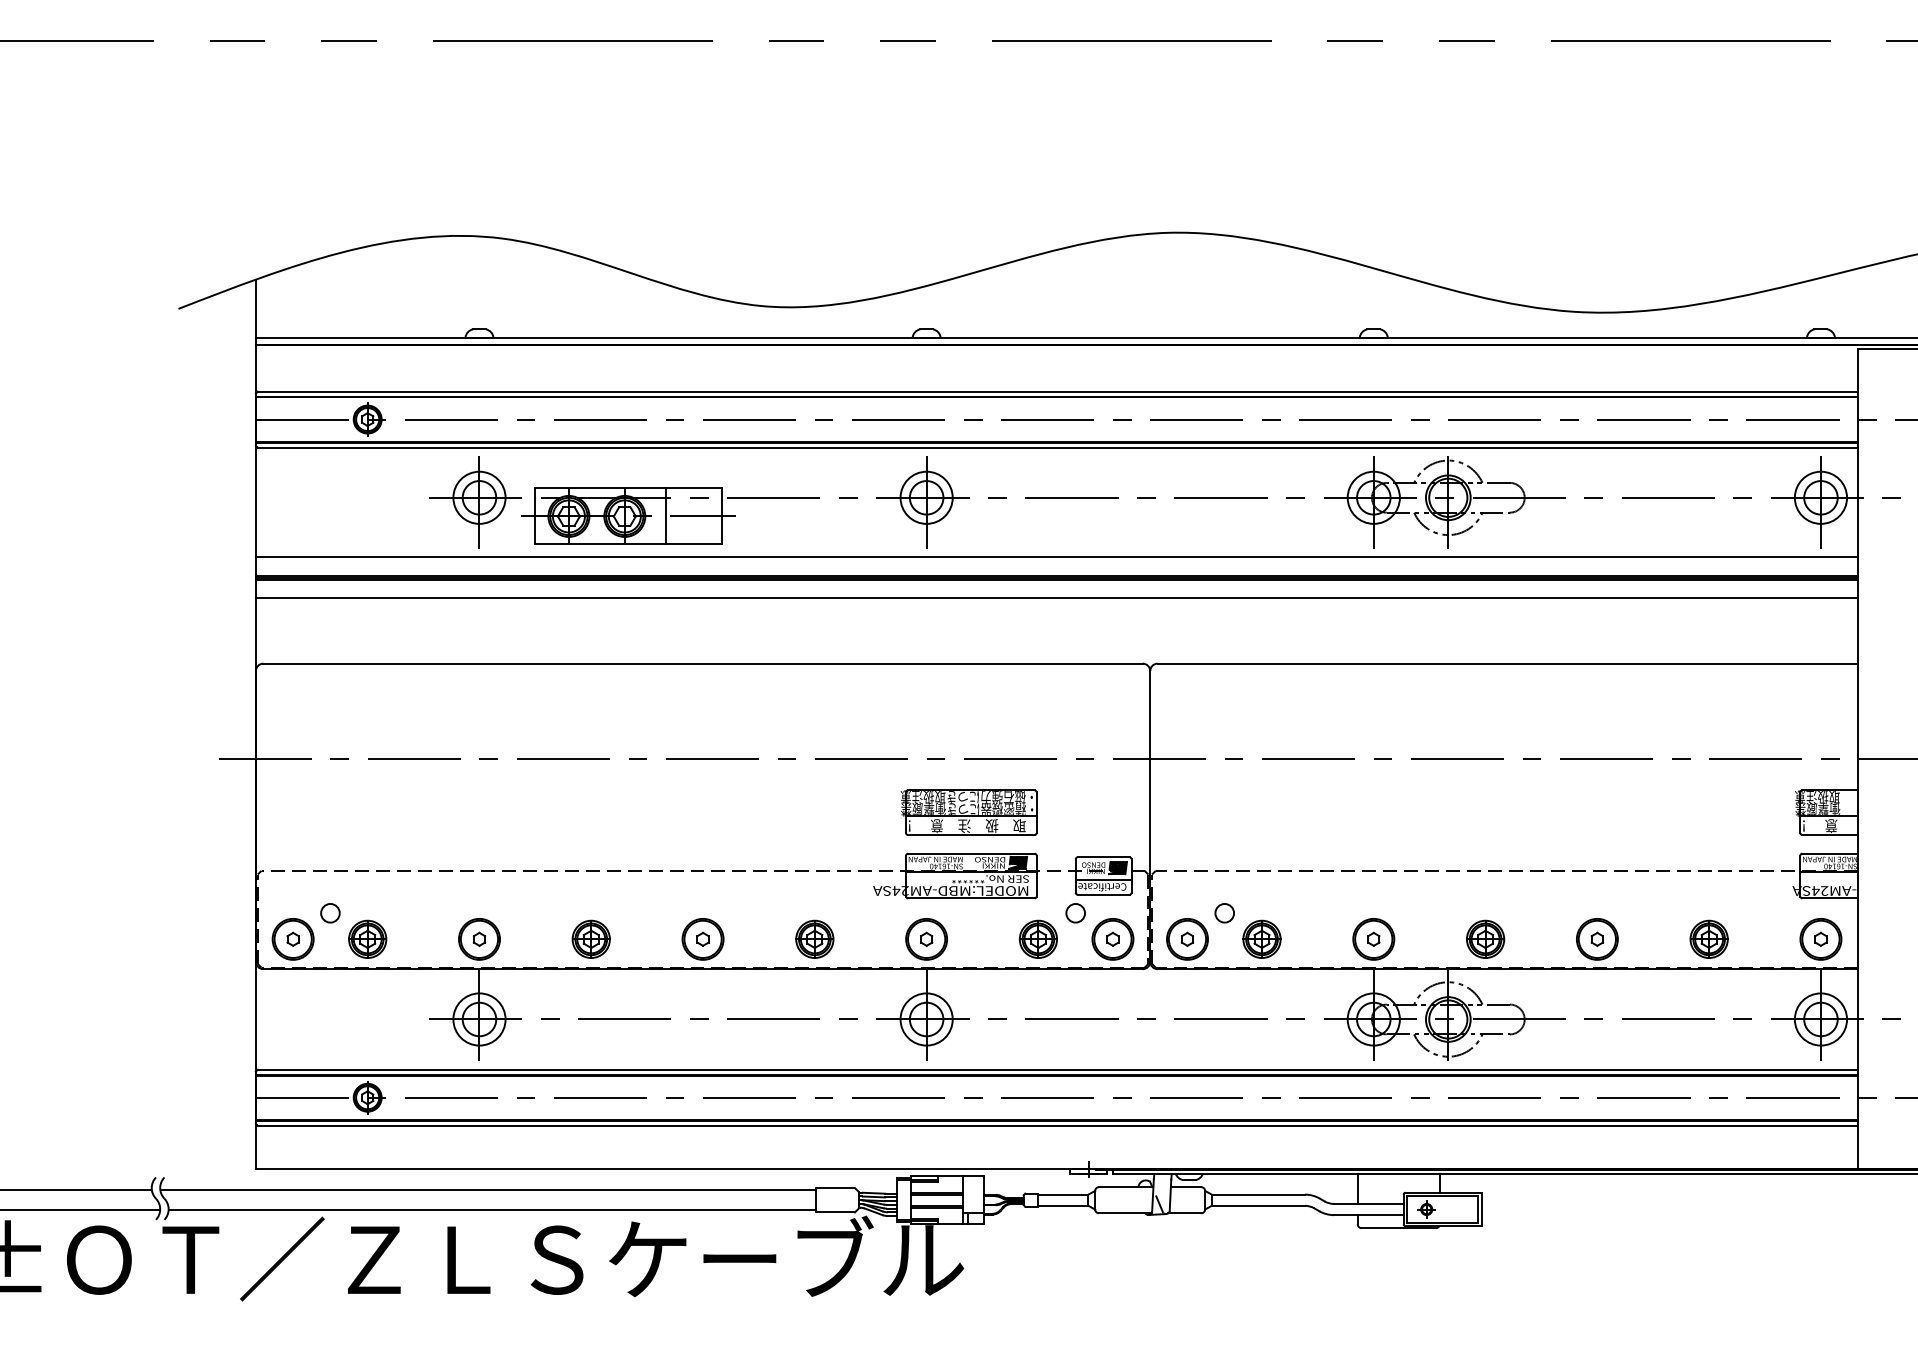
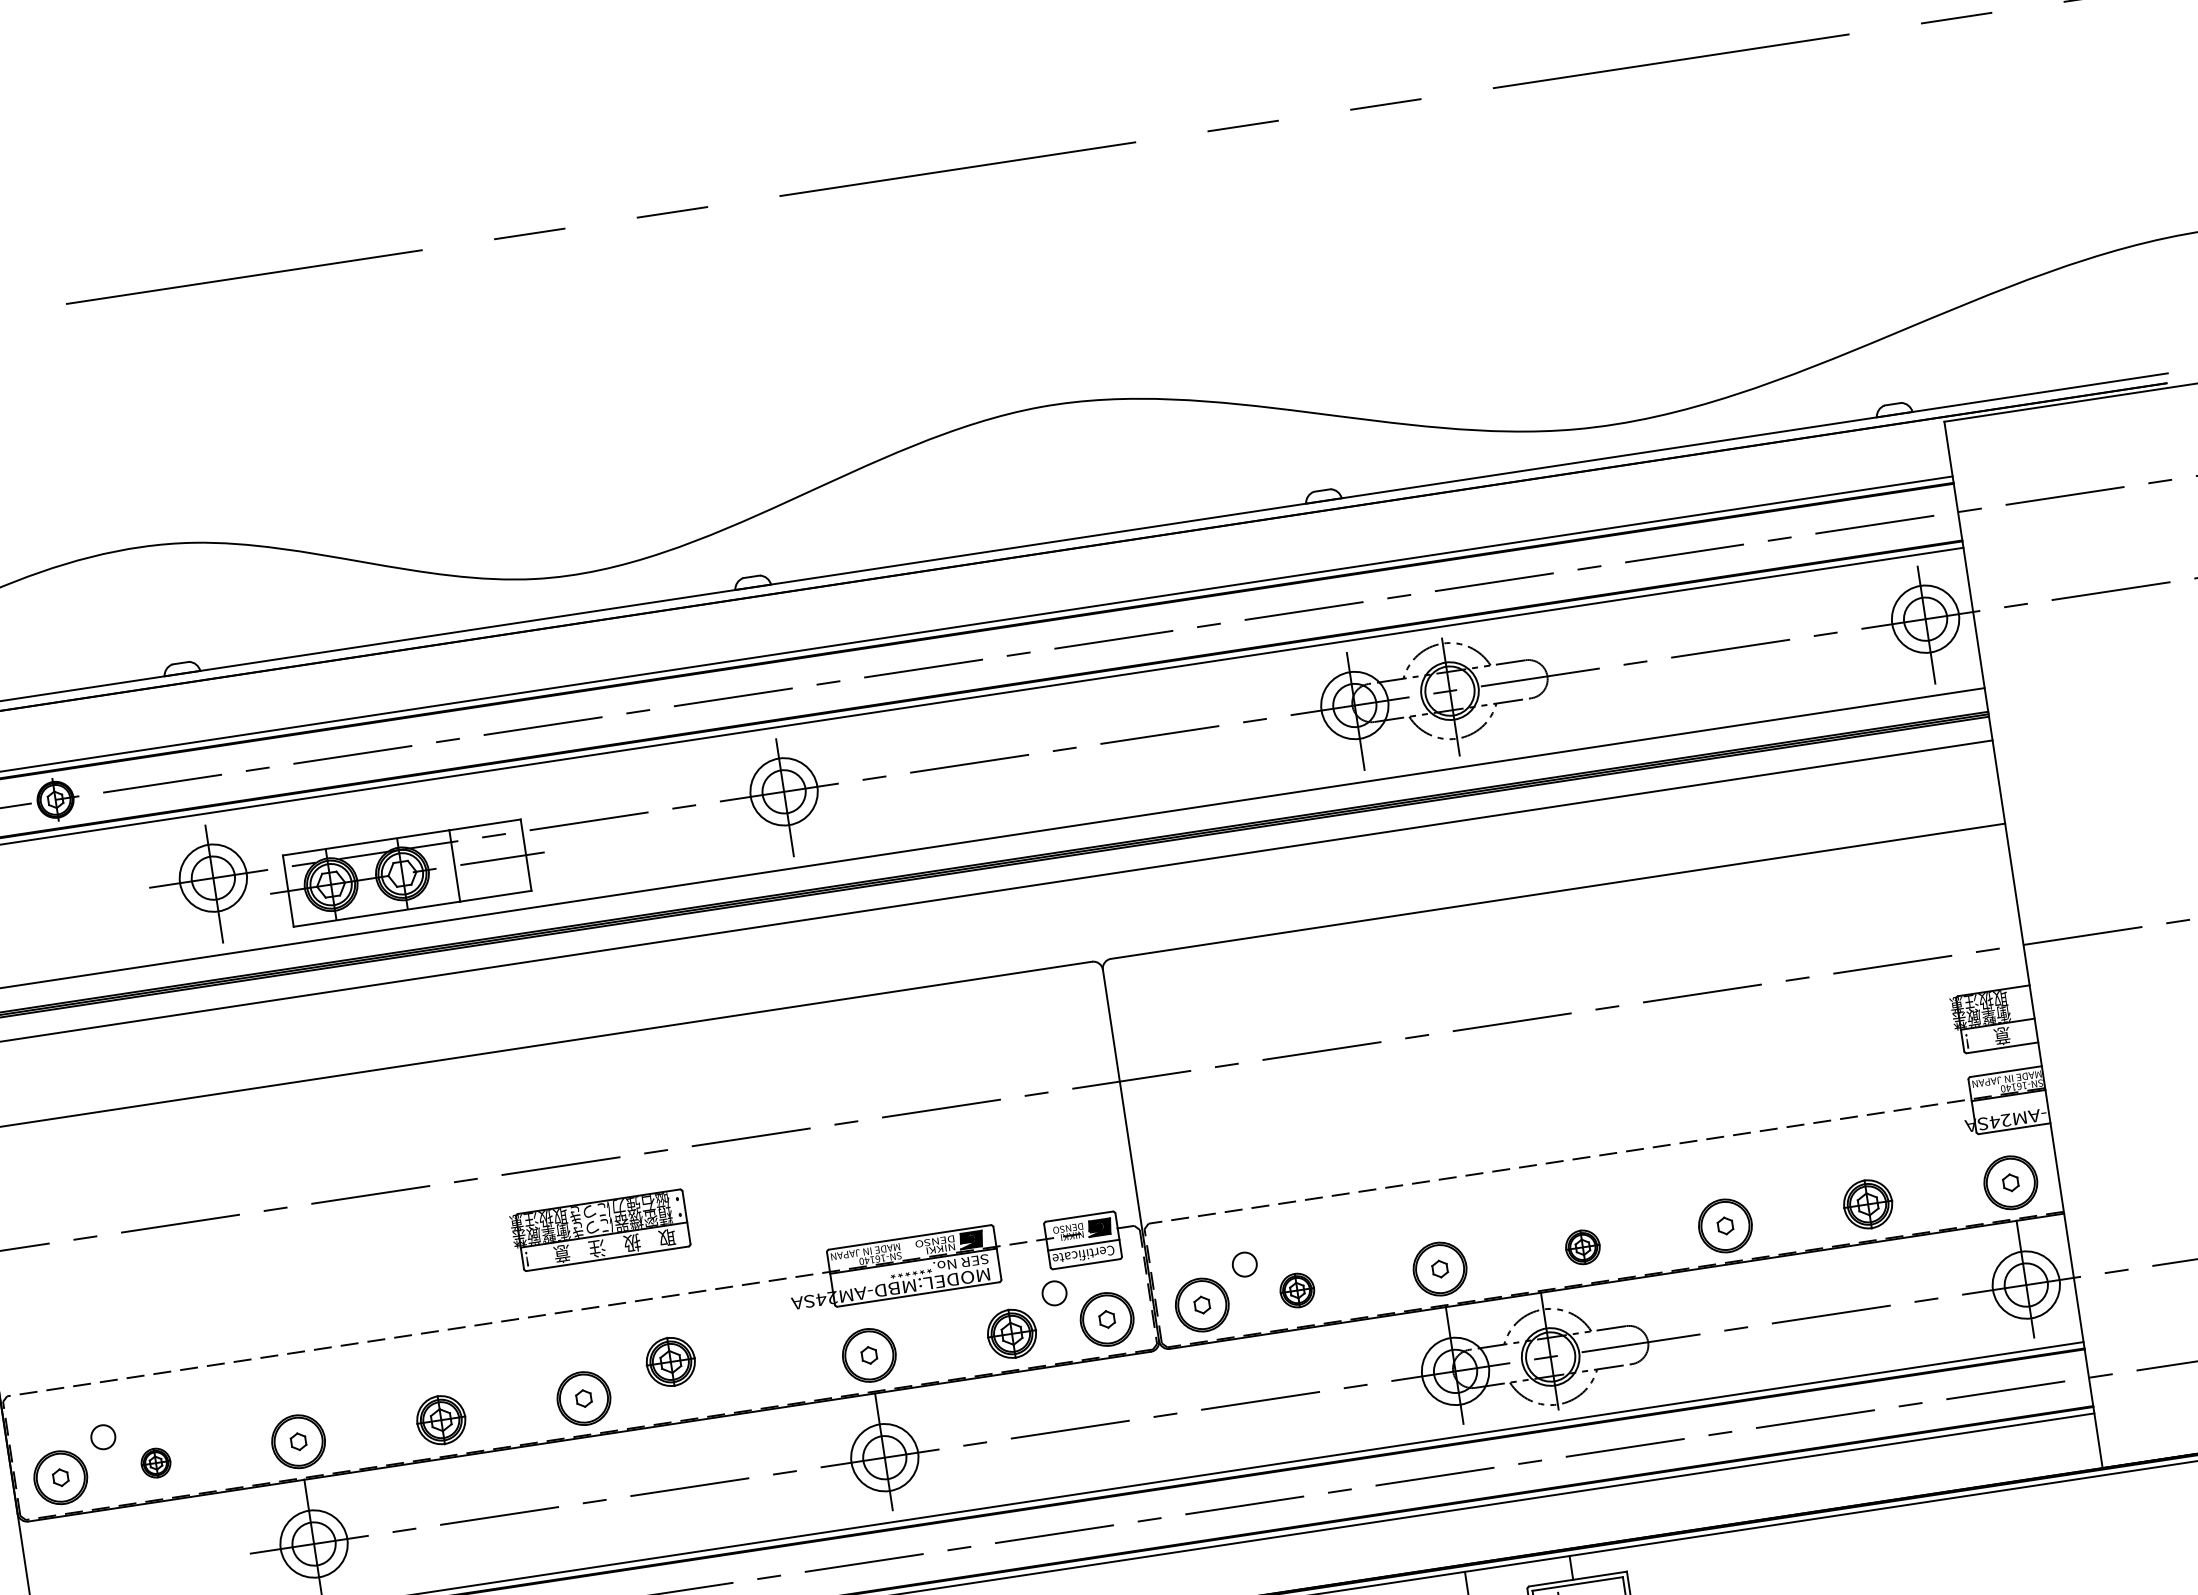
part: (968, 812) -> (599, 1230), moved
part: (367, 938) -> (155, 1462), size x0.6
part: (814, 938) -> (670, 1360), moved
part: (1261, 938) -> (1296, 1289), size x0.7
part: (1485, 938) -> (1582, 1246), size x0.7

